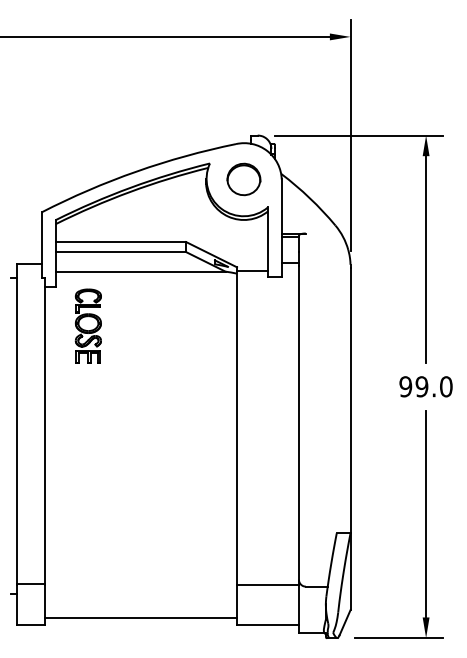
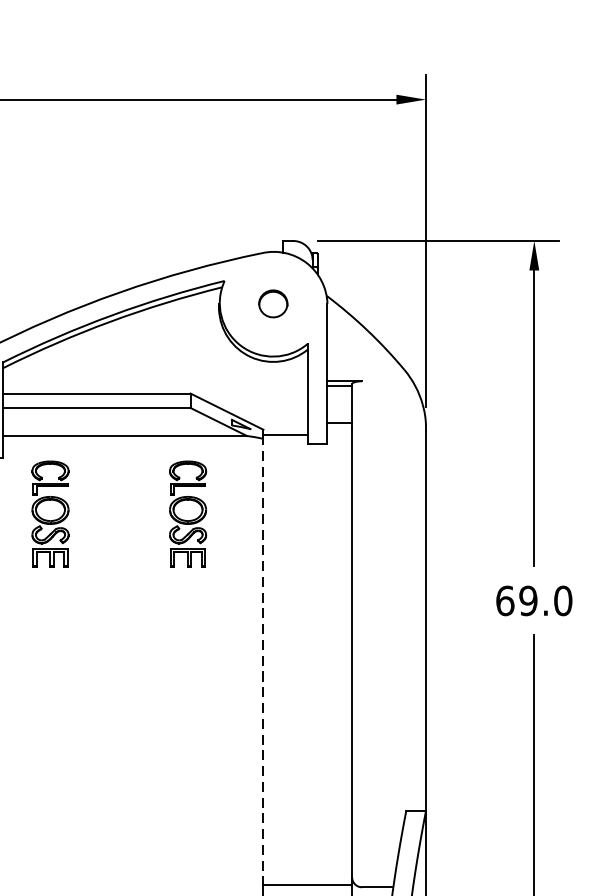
part: (243, 179) -> (272, 303), size x0.6
part: (183, 325) -> (186, 513), added
text: (405, 386) -> (504, 600), 99.0 -> 69.0
line: (237, 428) -> (264, 660), solid -> dashed

